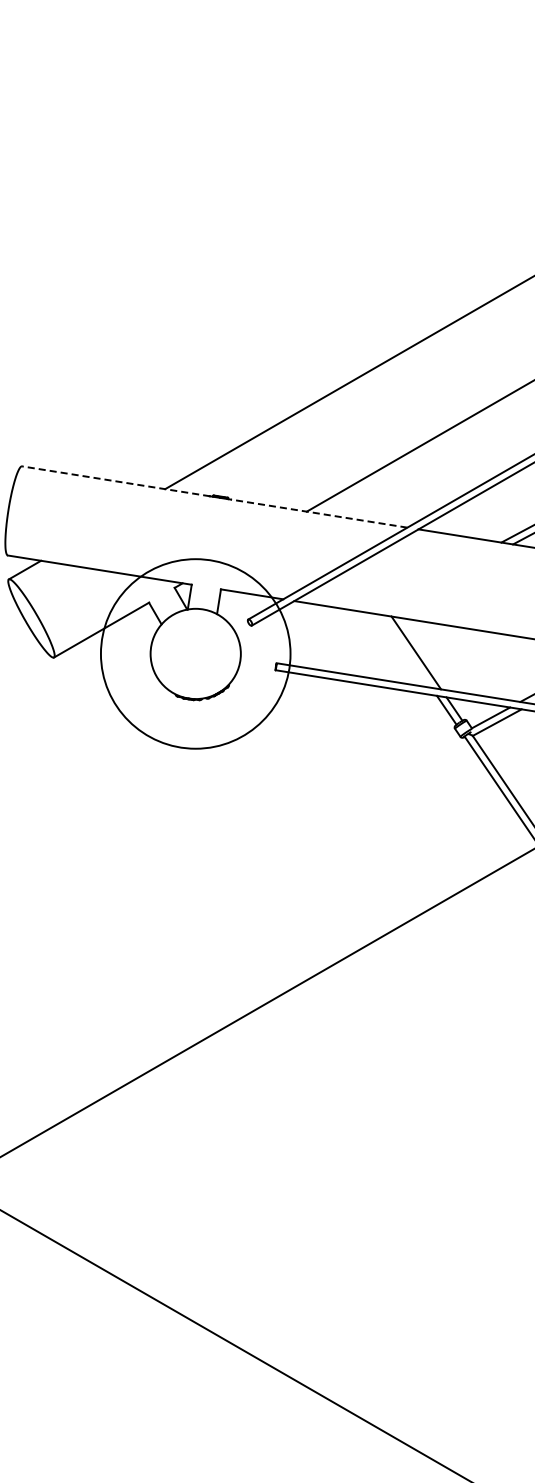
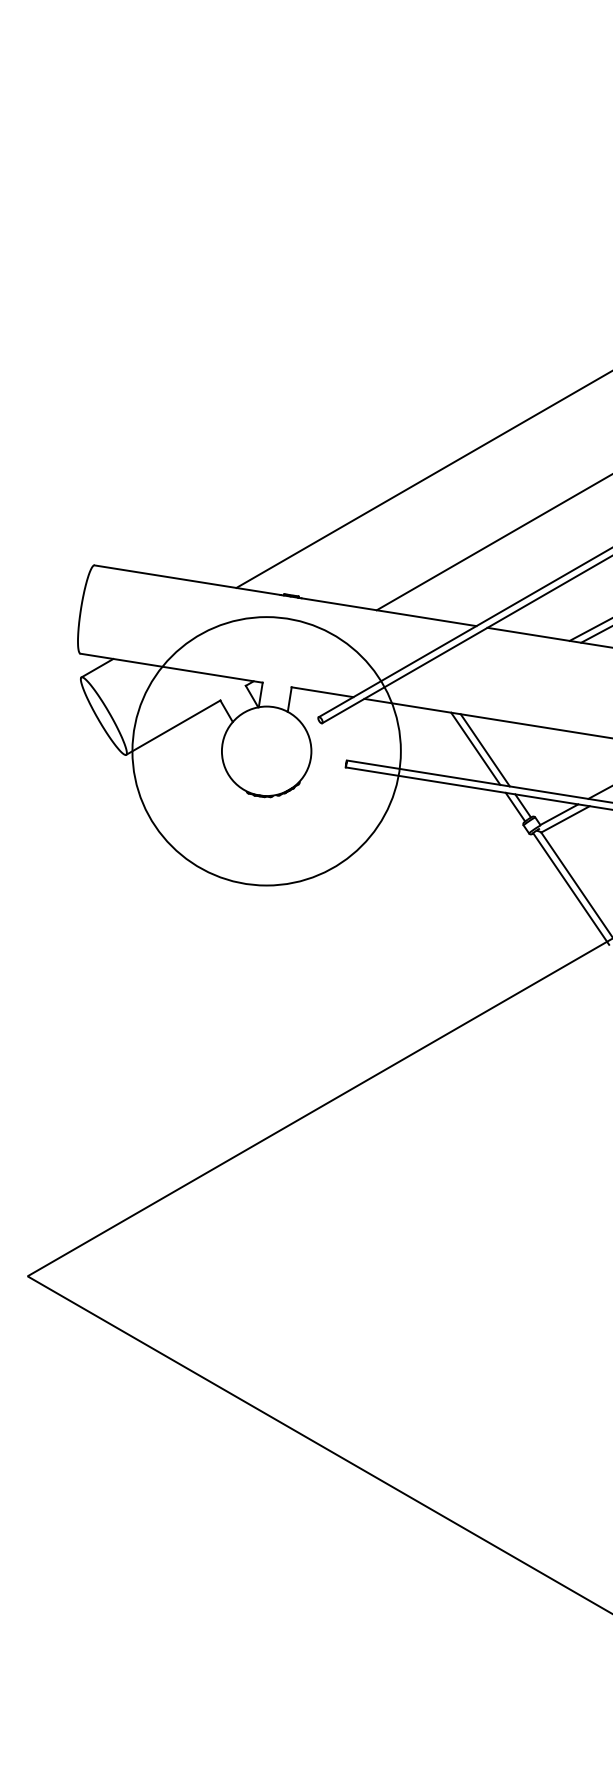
line: (115, 481) -> (187, 580), dashed -> solid
line: (319, 513) -> (389, 612), dashed -> solid
line: (406, 651) -> (475, 748), added
circle: (195, 654) -> (266, 751), size x1.43

